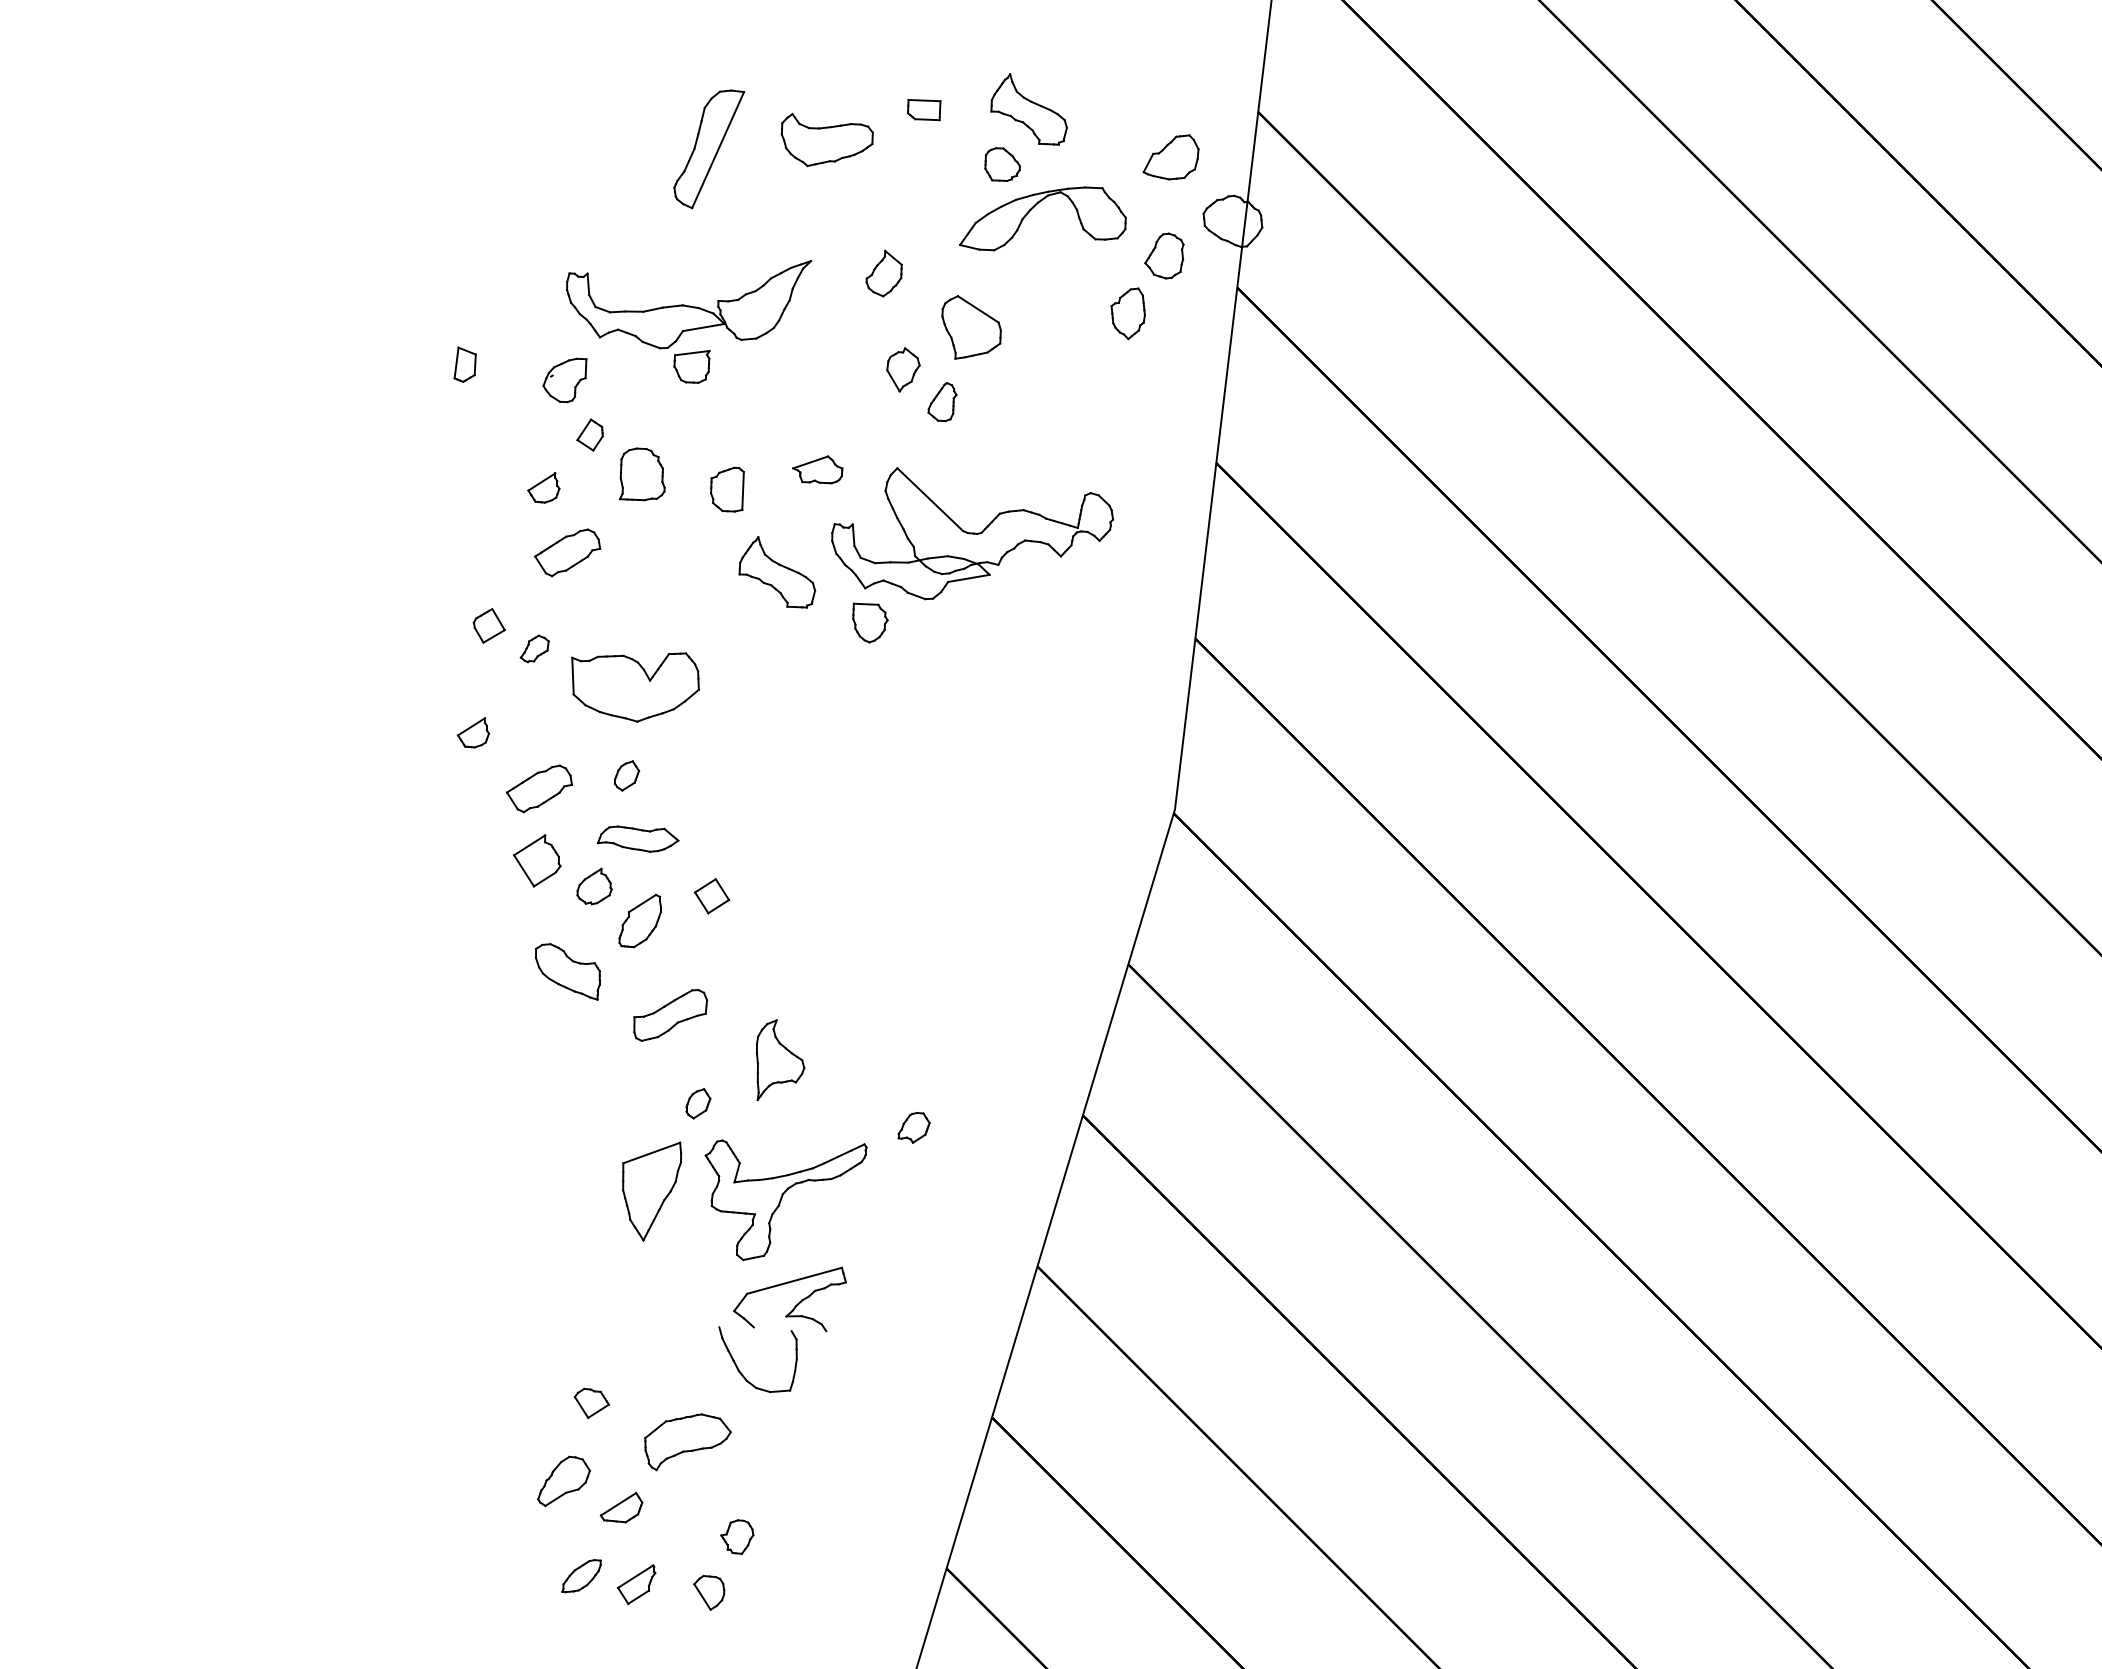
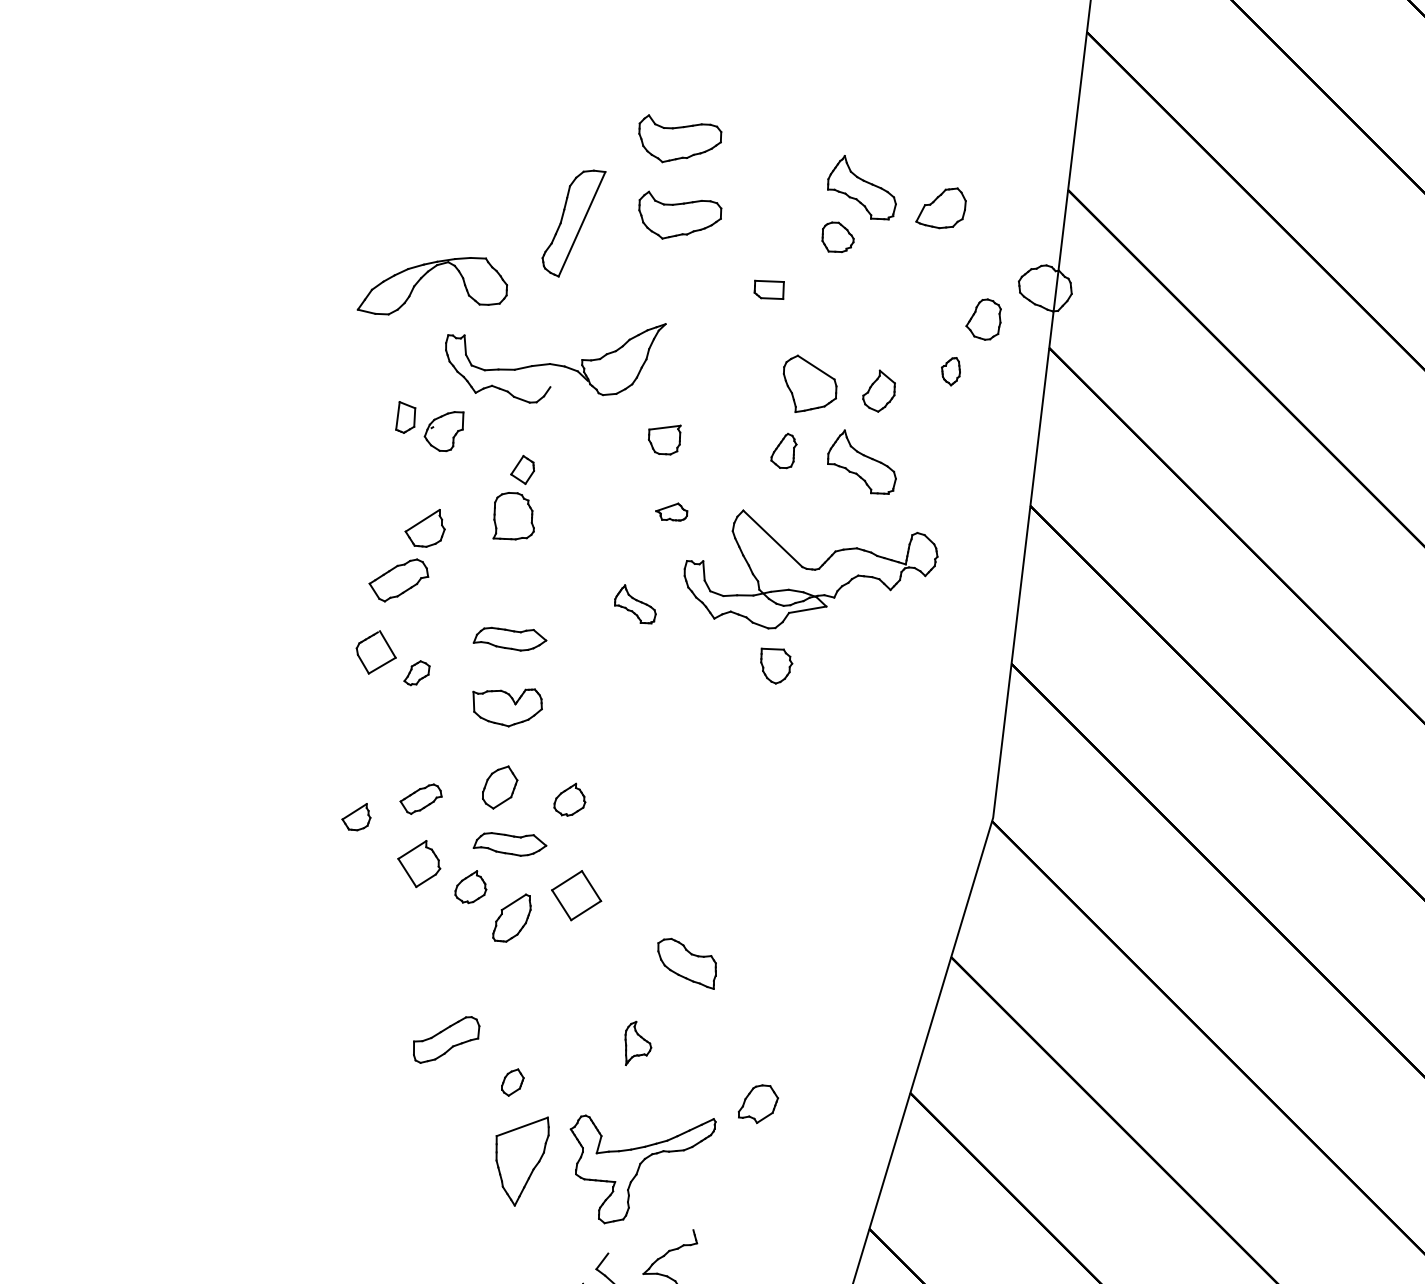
part: (826, 55) -> (679, 139), added
part: (923, 110) -> (768, 290), moved
part: (1170, 157) -> (940, 208), moved
part: (1033, 208) -> (423, 276), moved
part: (883, 273) -> (878, 391), moved
part: (1127, 313) -> (950, 371), size x0.6
line: (703, 327) -> (568, 383), removed
part: (464, 364) -> (405, 417), moved
part: (691, 366) -> (664, 439), moved
part: (903, 369) -> (748, 421), removed
part: (1028, 414) -> (861, 462), added
part: (589, 434) -> (522, 469), moved
part: (817, 469) -> (671, 511), size x0.7
part: (543, 487) -> (424, 527), size x1.4
part: (727, 489) -> (590, 529), removed
part: (567, 552) -> (398, 580), moved
part: (777, 572) -> (635, 604), size x0.6
part: (637, 610) -> (509, 638), added
part: (870, 622) -> (776, 665), moved
part: (488, 625) -> (375, 652), size x1.4
part: (635, 687) -> (507, 707), size x0.6
part: (473, 732) -> (356, 816), moved
part: (626, 775) -> (499, 787), size x1.6
part: (538, 788) -> (420, 798), size x0.7
part: (704, 789) -> (569, 799), added
part: (711, 896) -> (576, 896), size x1.6
part: (567, 971) -> (686, 963), moved
part: (670, 1015) -> (446, 1040), moved
part: (780, 1060) -> (638, 1043), size x0.6
part: (698, 1103) -> (513, 1082), moved
part: (913, 1127) -> (757, 1103), size x1.4
line: (794, 1280) -> (650, 1241), removed

